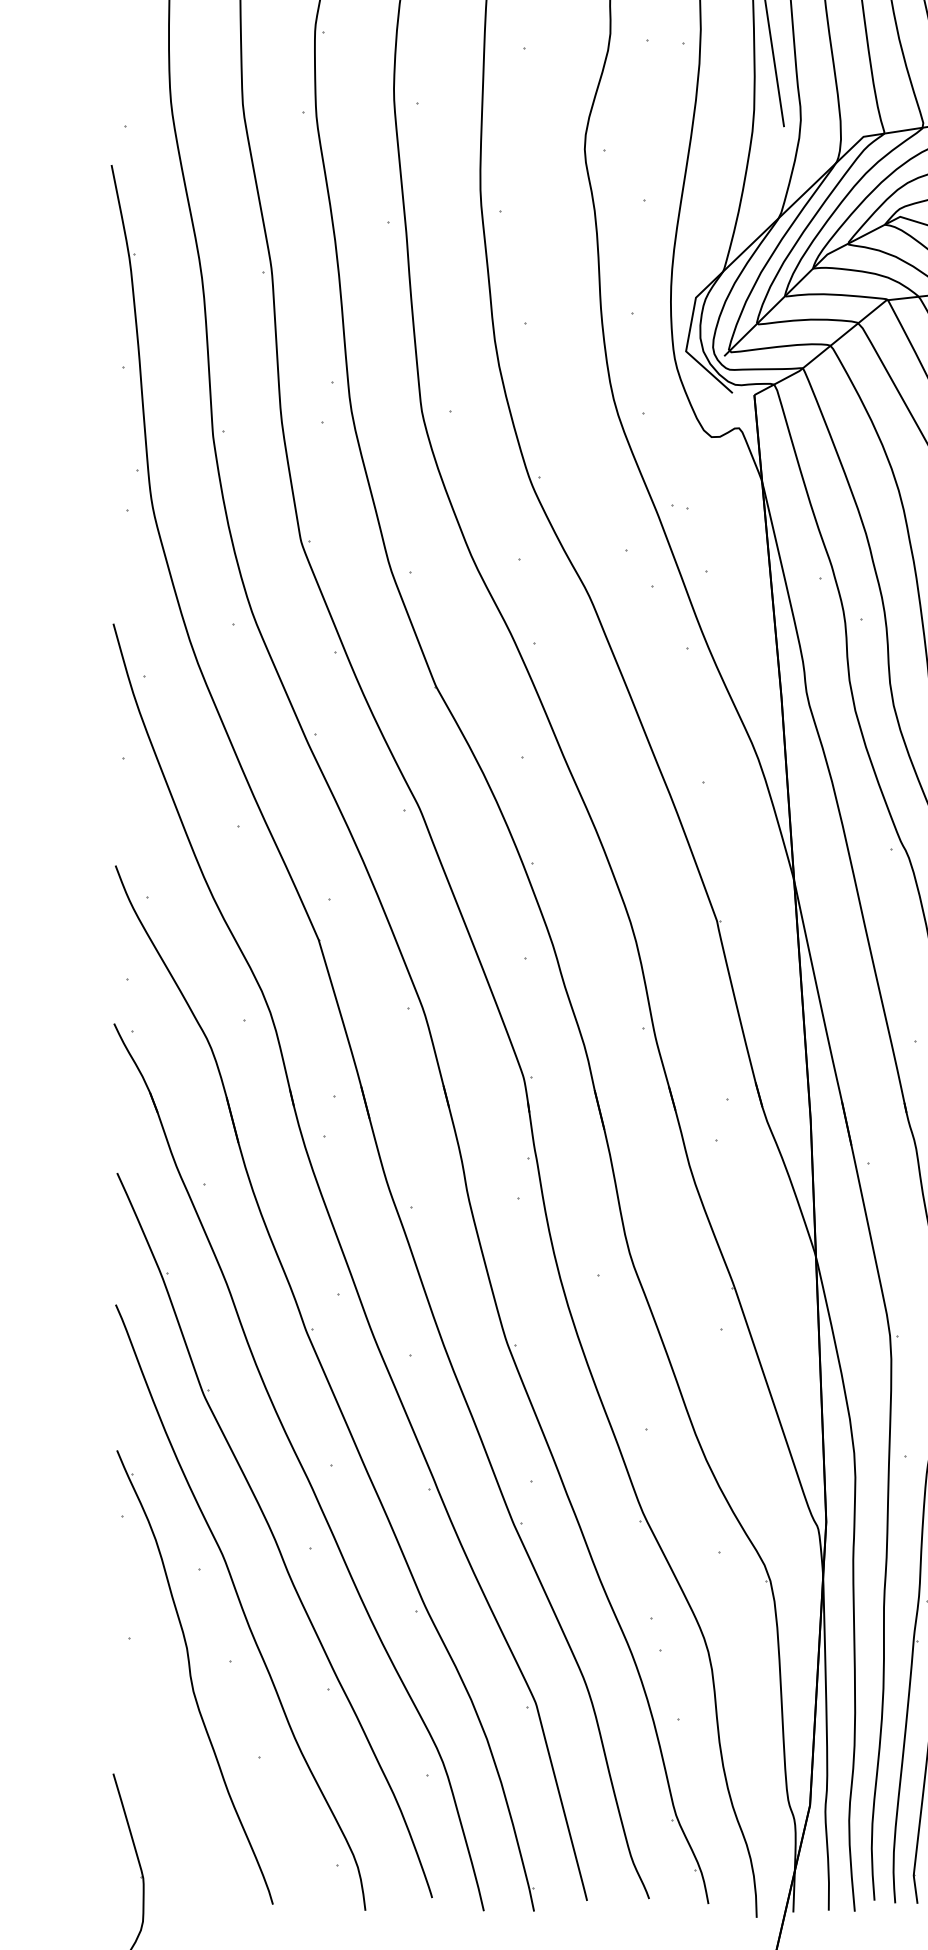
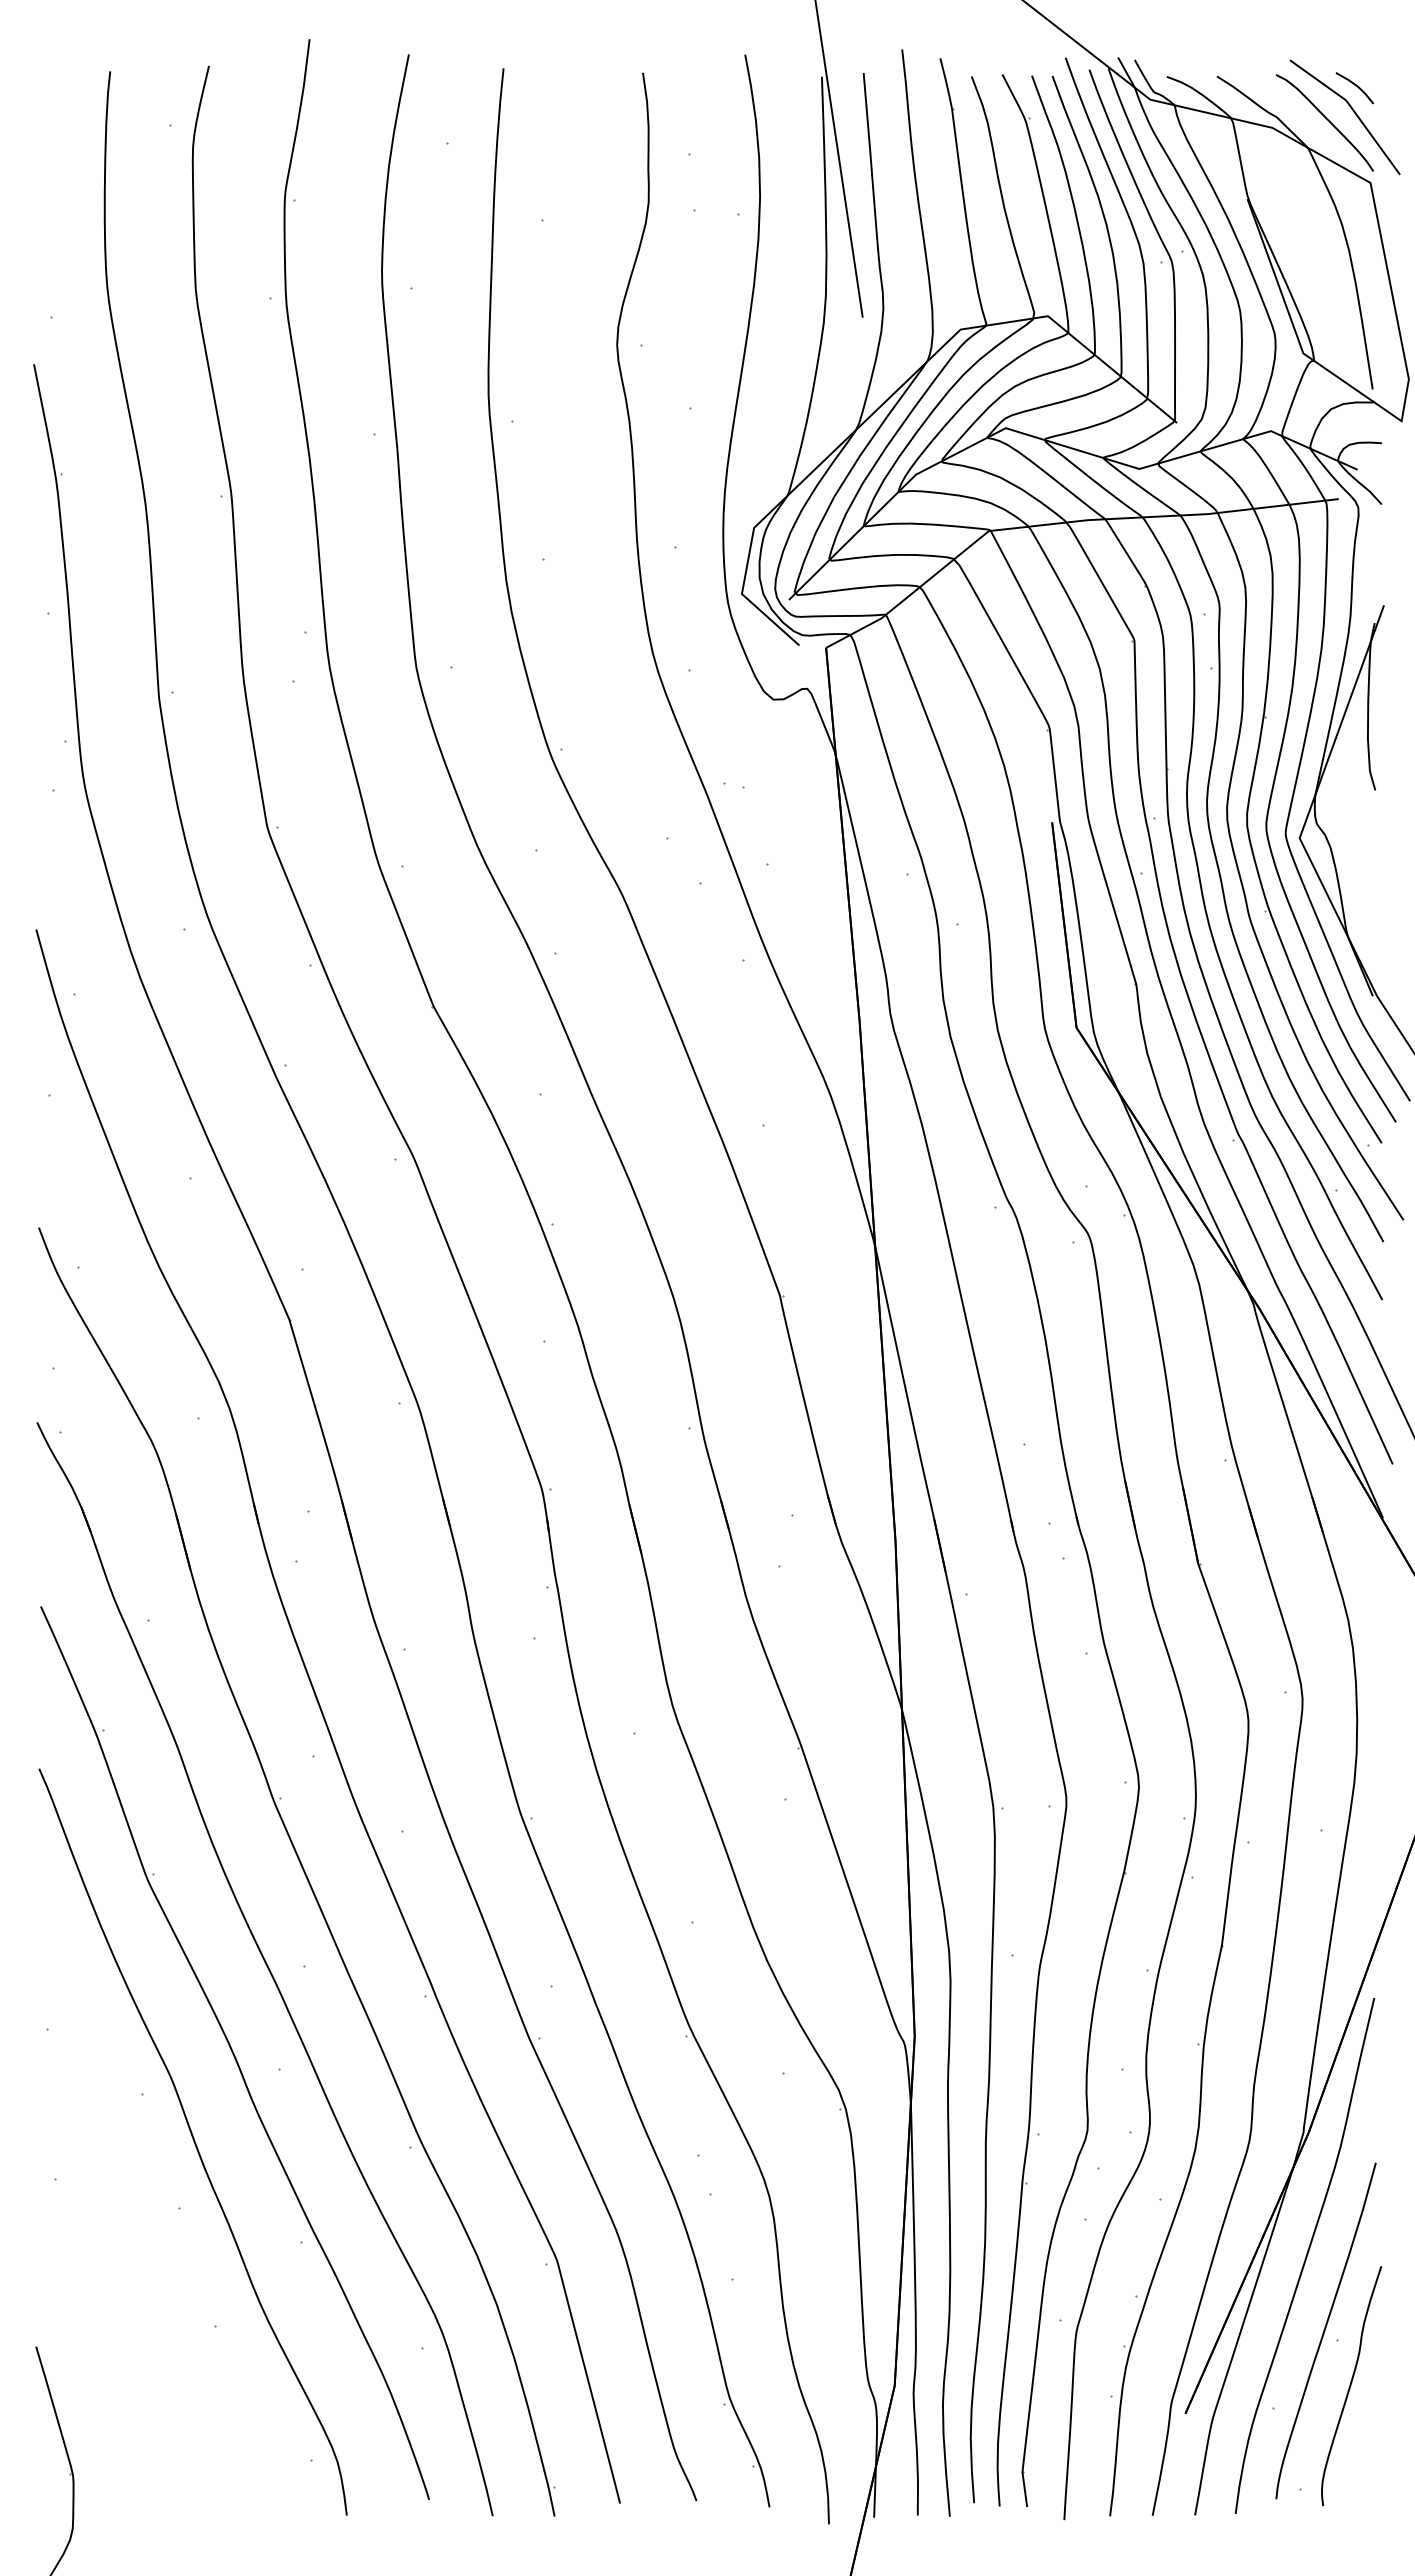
part: (194, 1677) -> (136, 2228), removed

